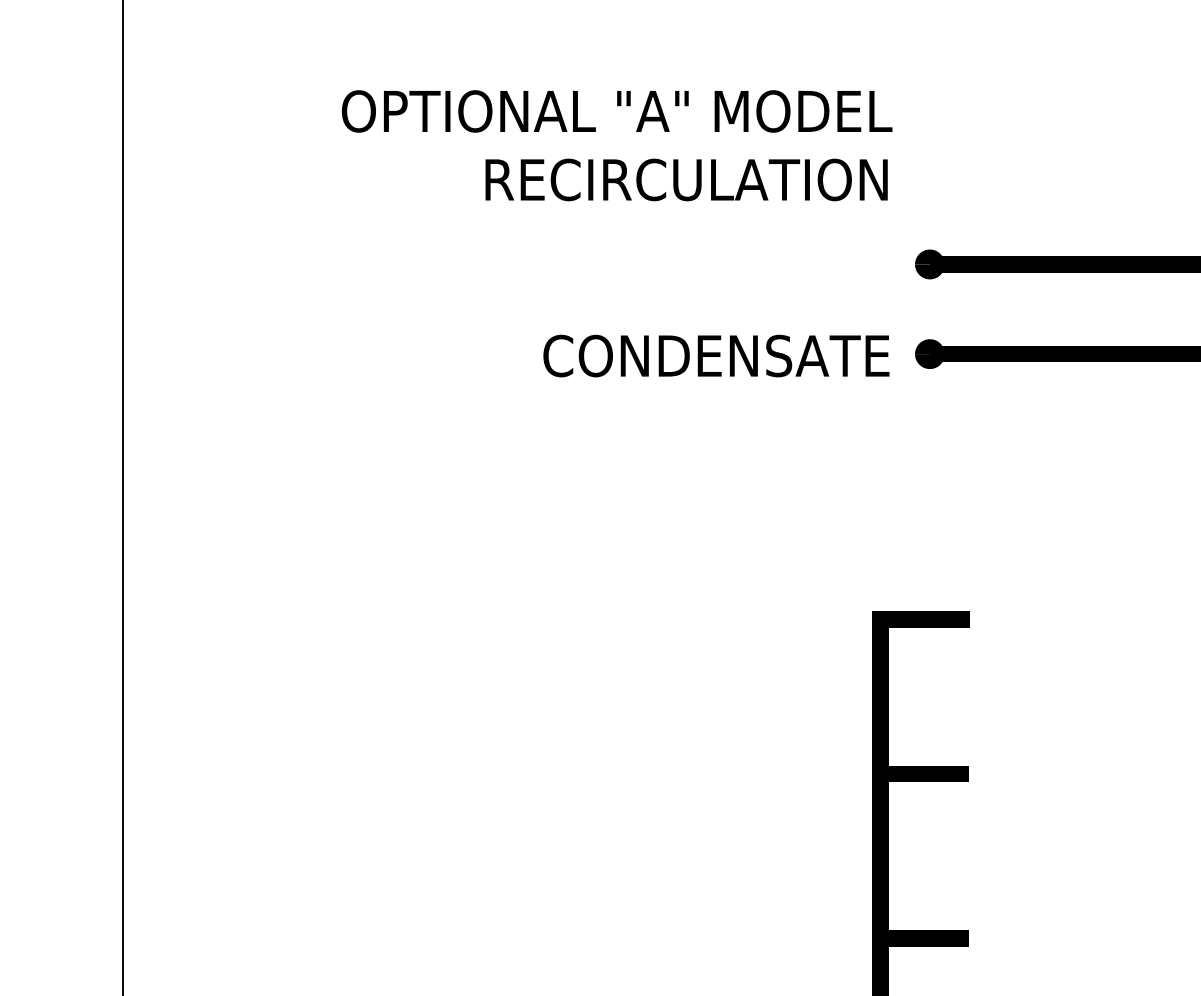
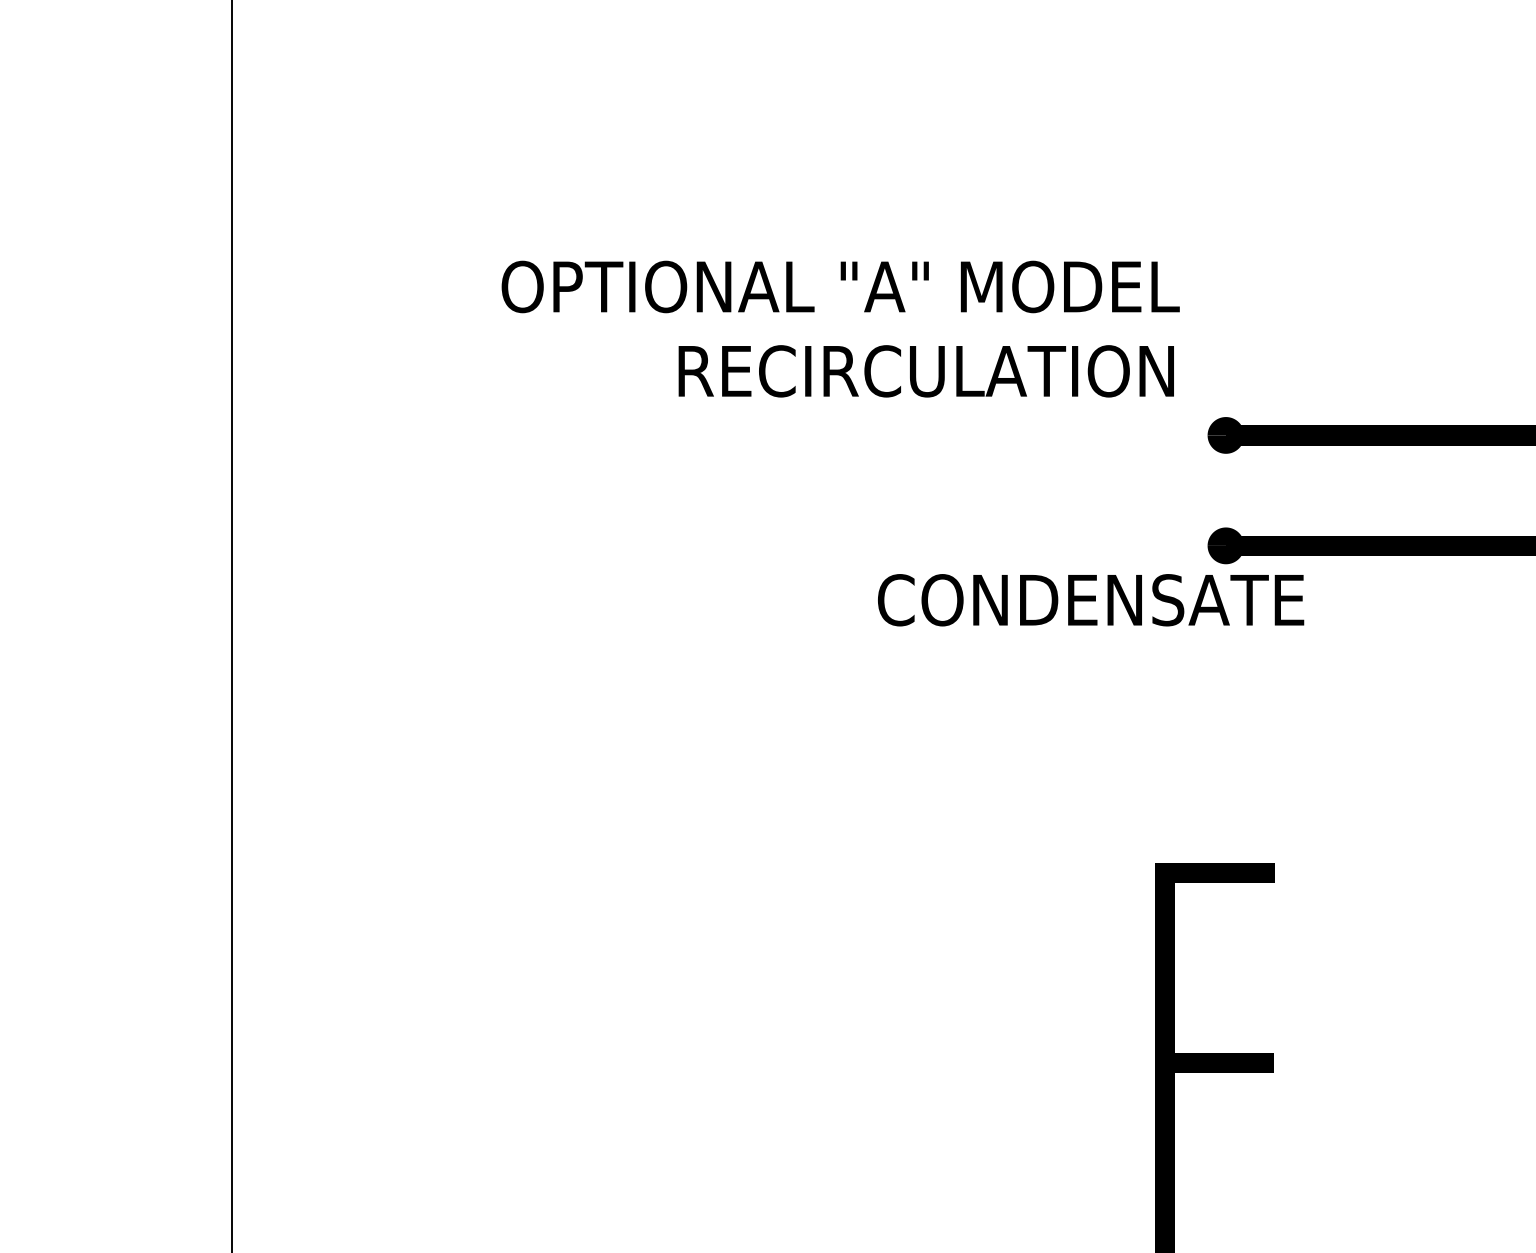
text: (616, 145) -> (840, 328), moved
text: (716, 356) -> (1091, 600), moved

